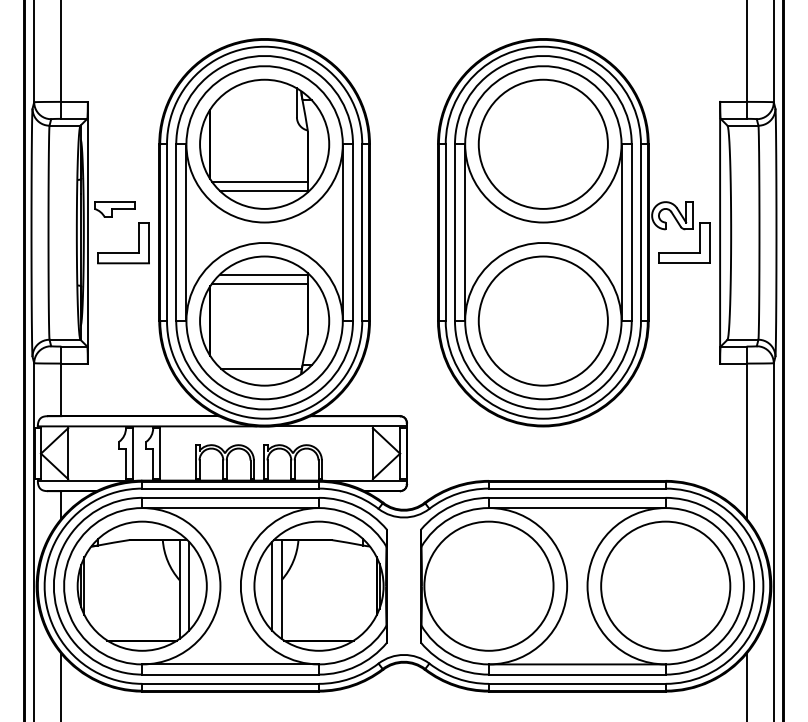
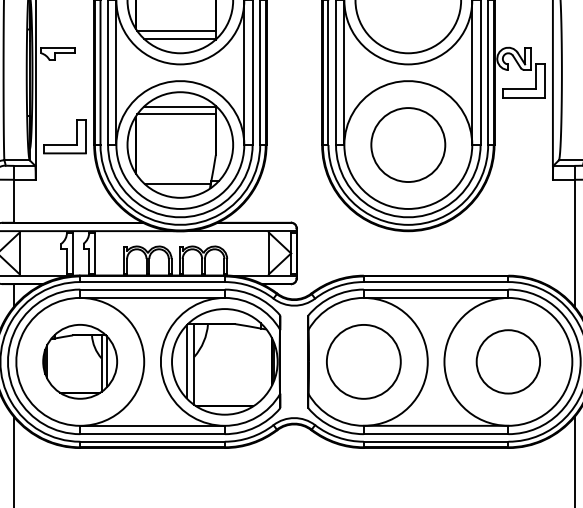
part: (123, 252) -> (64, 144), moved
circle: (542, 320) -> (407, 144), size x0.7
part: (141, 585) -> (79, 361), size x0.7
circle: (488, 585) -> (363, 361), size x0.7
circle: (665, 585) -> (508, 361), size x0.6

